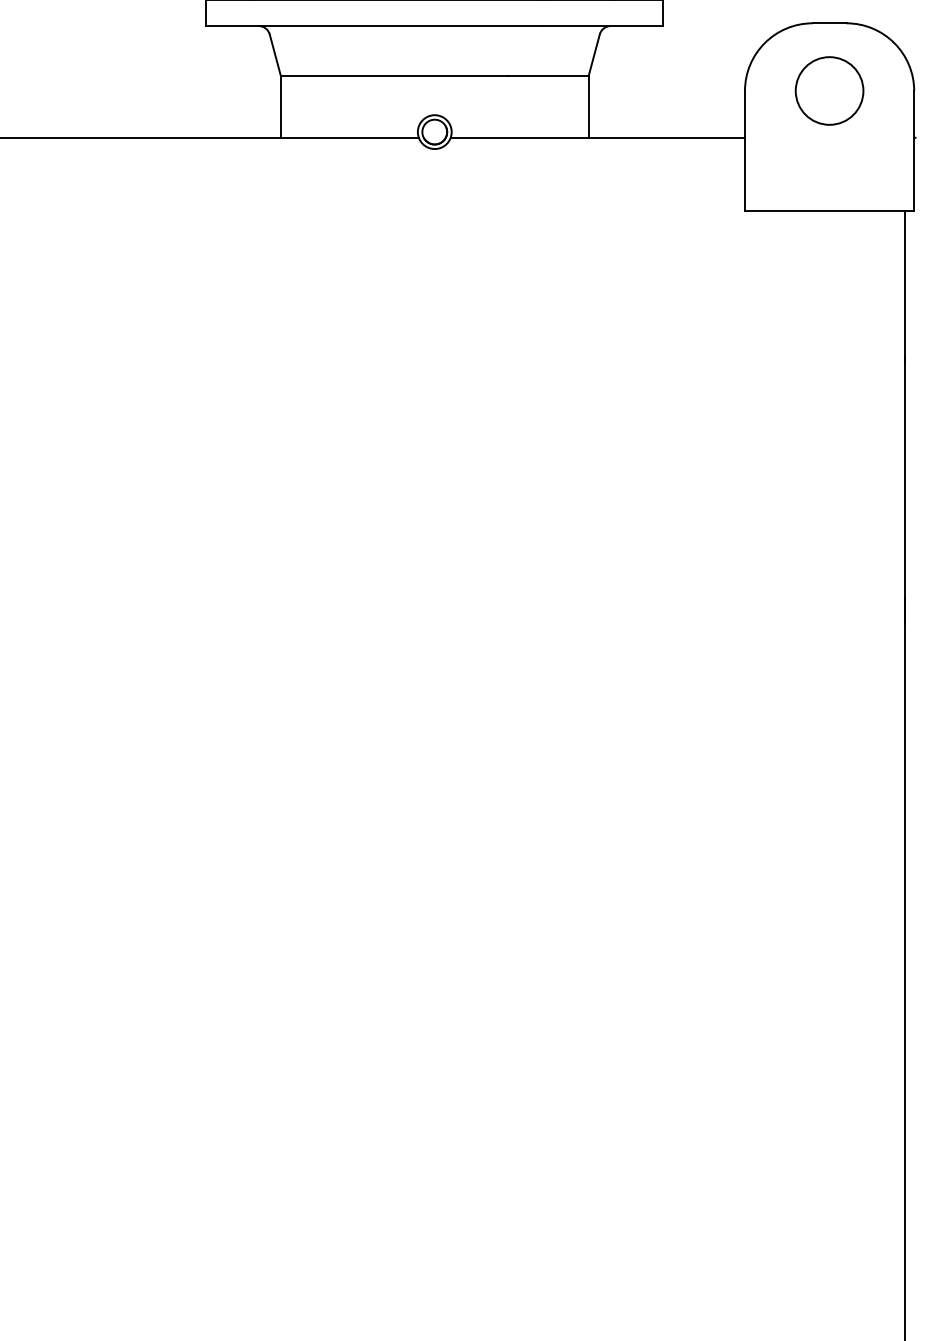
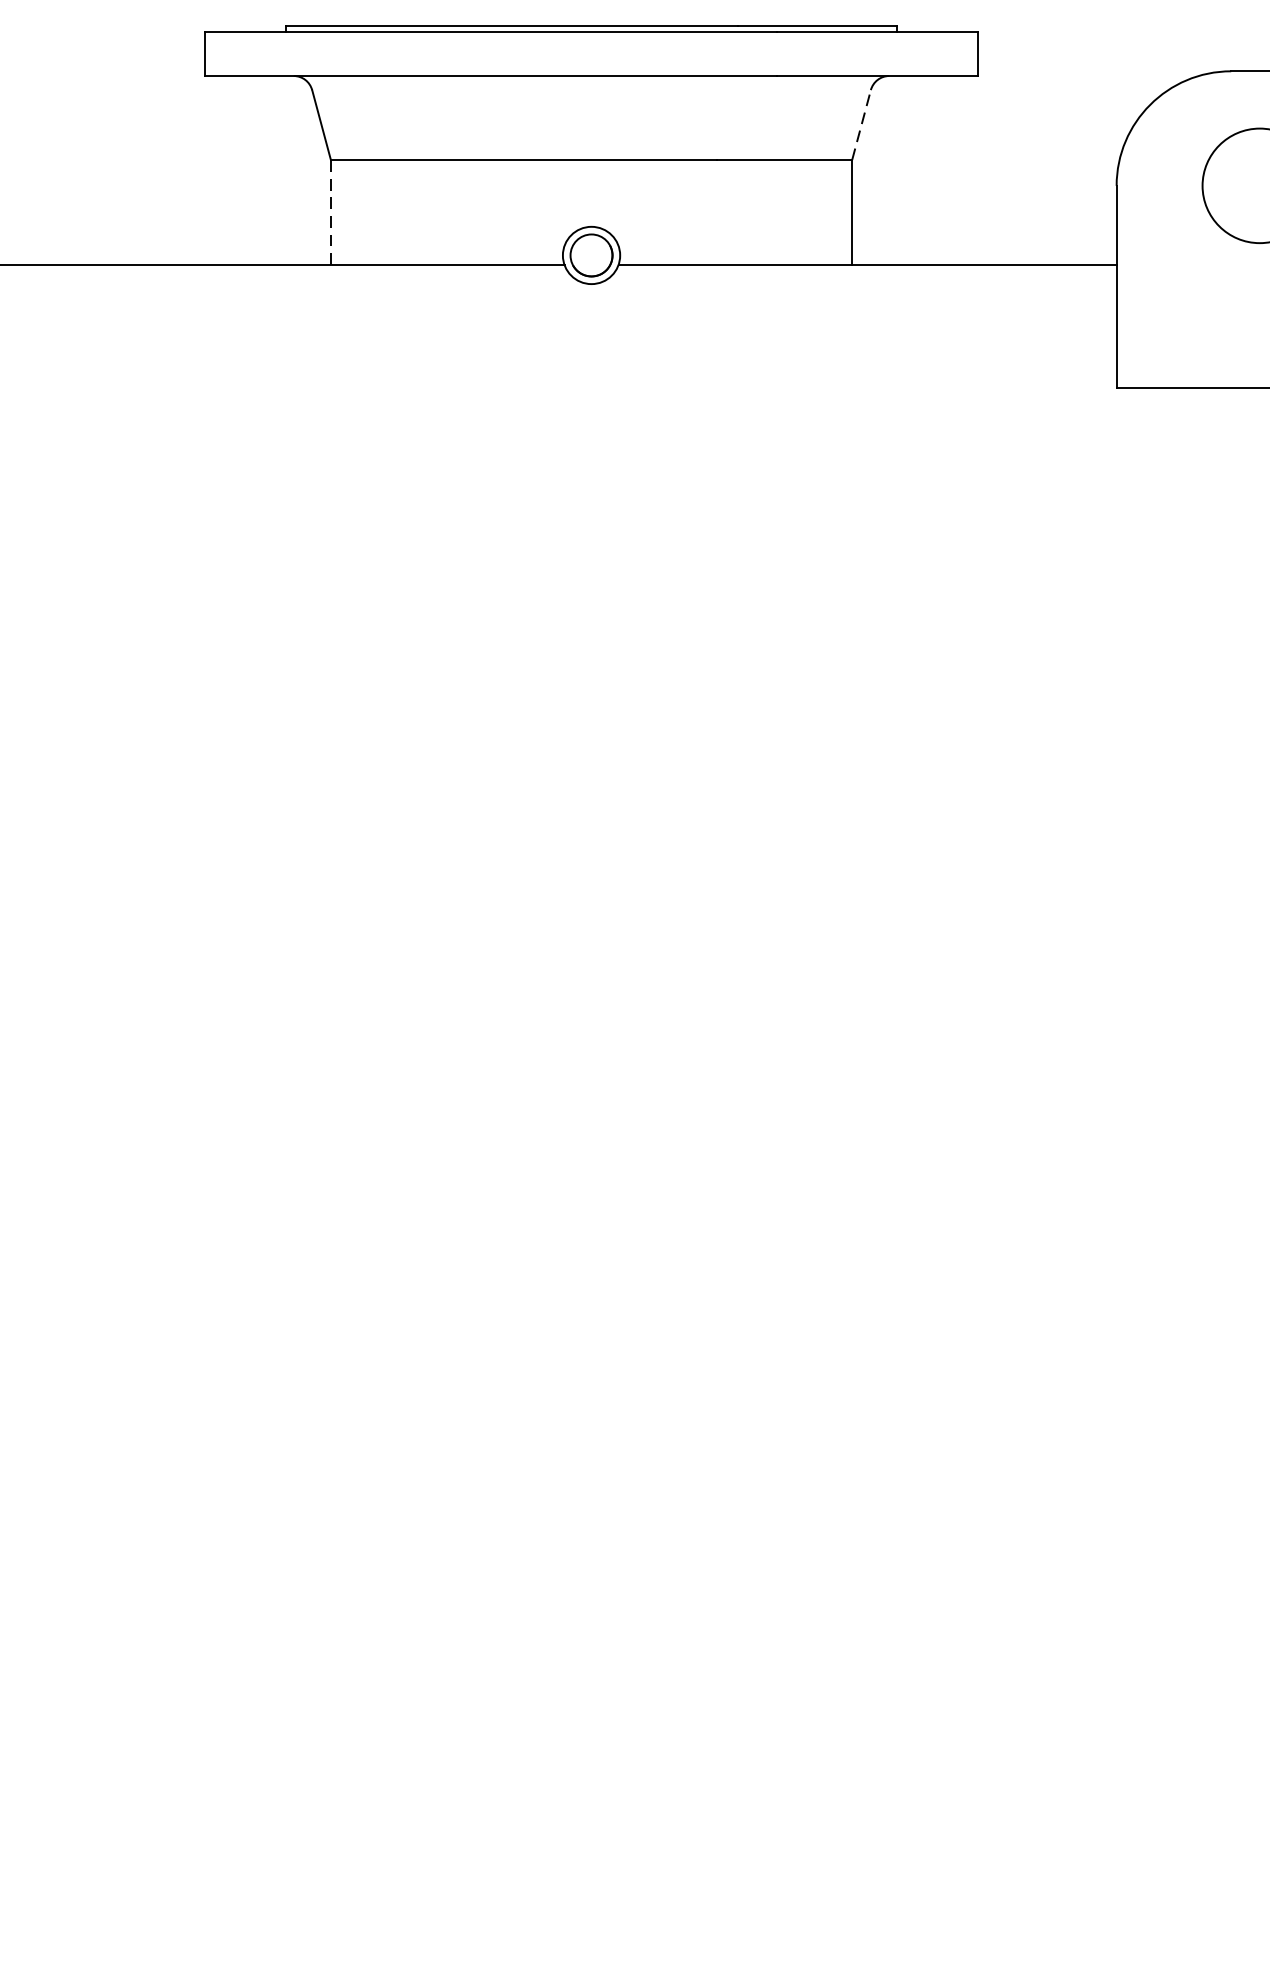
line: (594, 54) -> (861, 124), solid -> dashed
line: (280, 106) -> (330, 212), solid -> dashed

